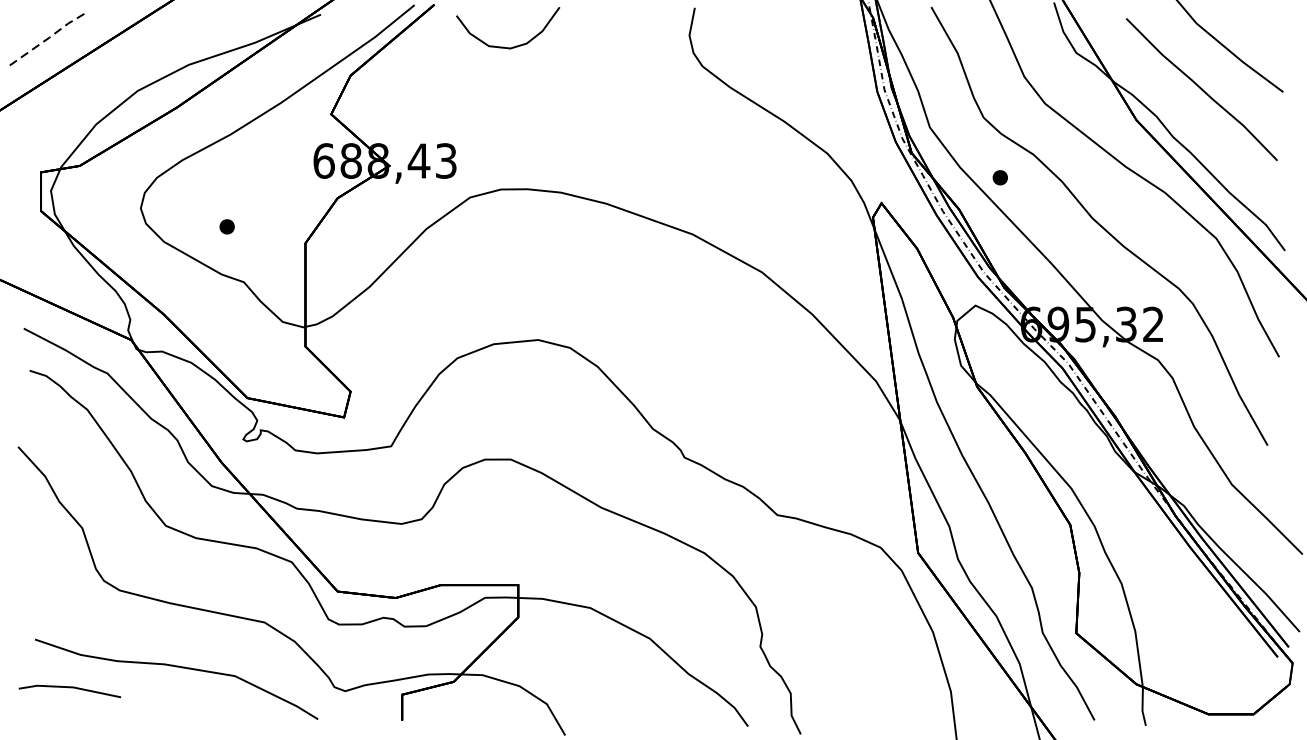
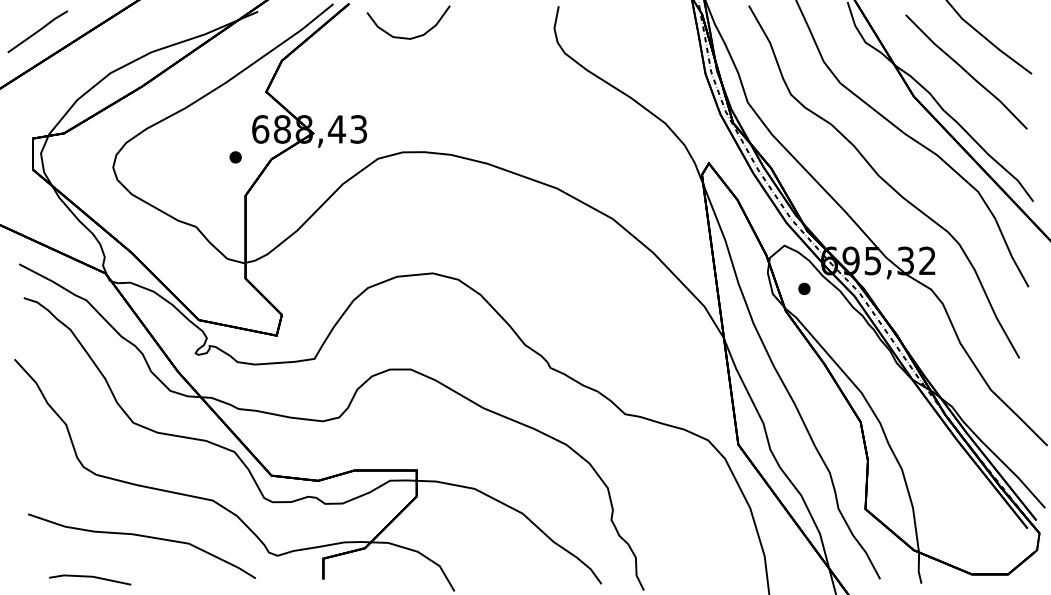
line: (47, 39) -> (38, 31), dashed -> solid
part: (1000, 177) -> (804, 288), moved
part: (226, 226) -> (235, 157), moved
line: (70, 688) -> (90, 577), moved

